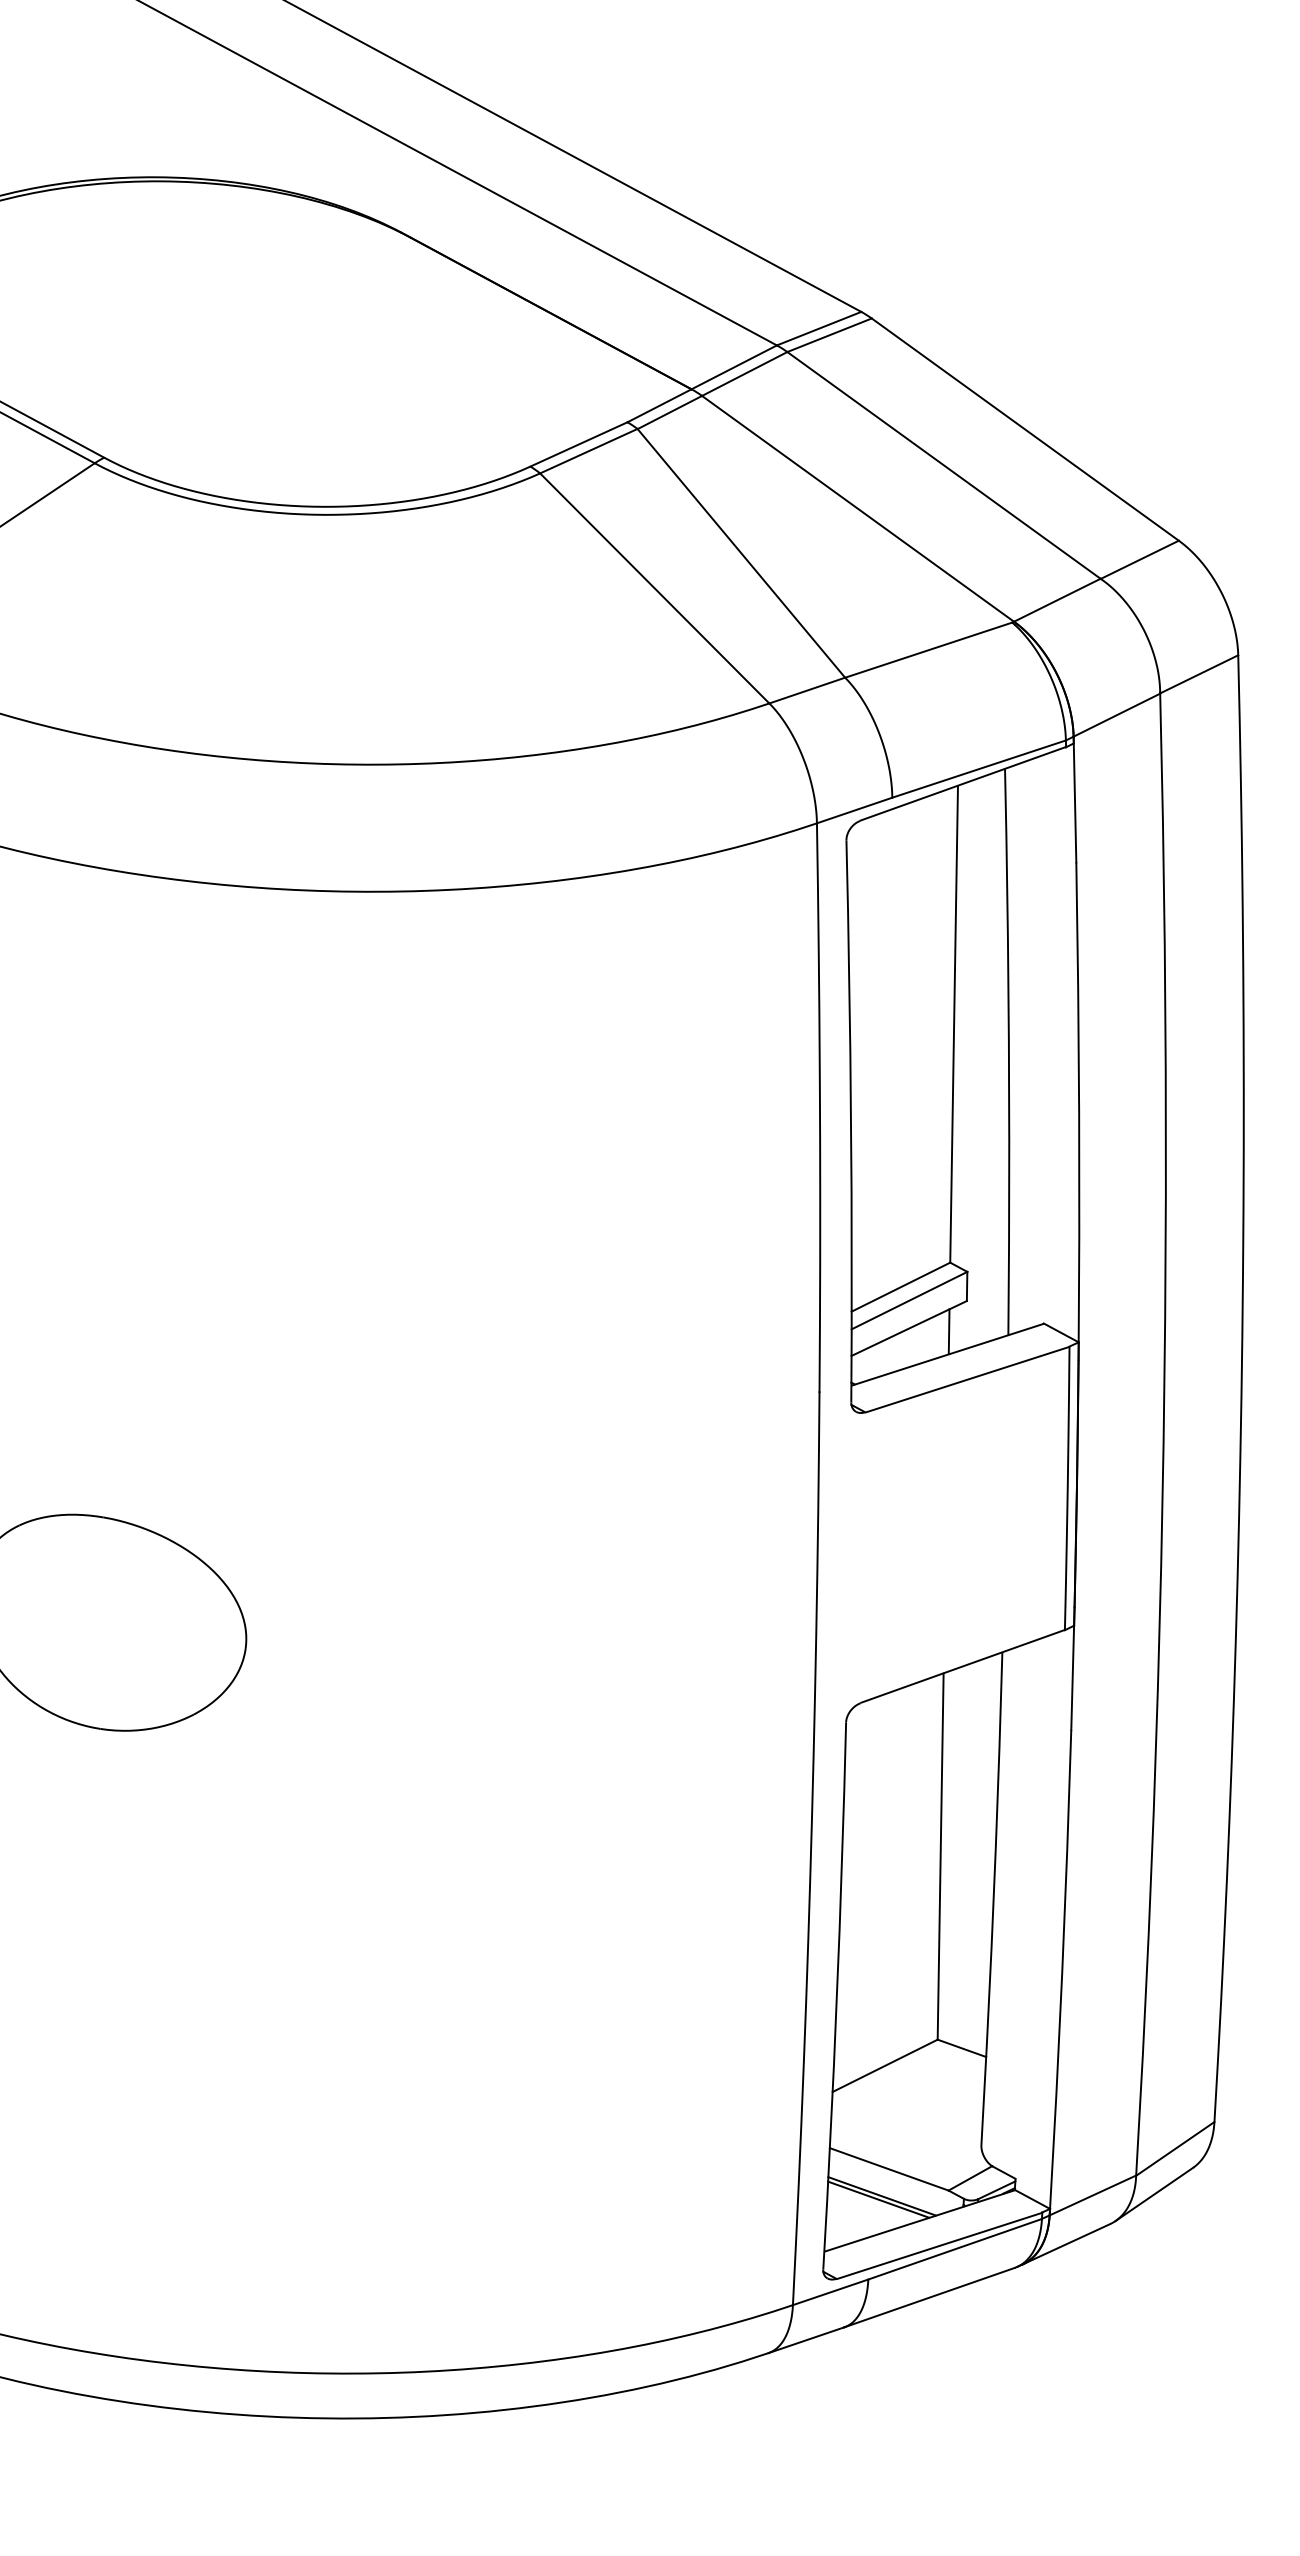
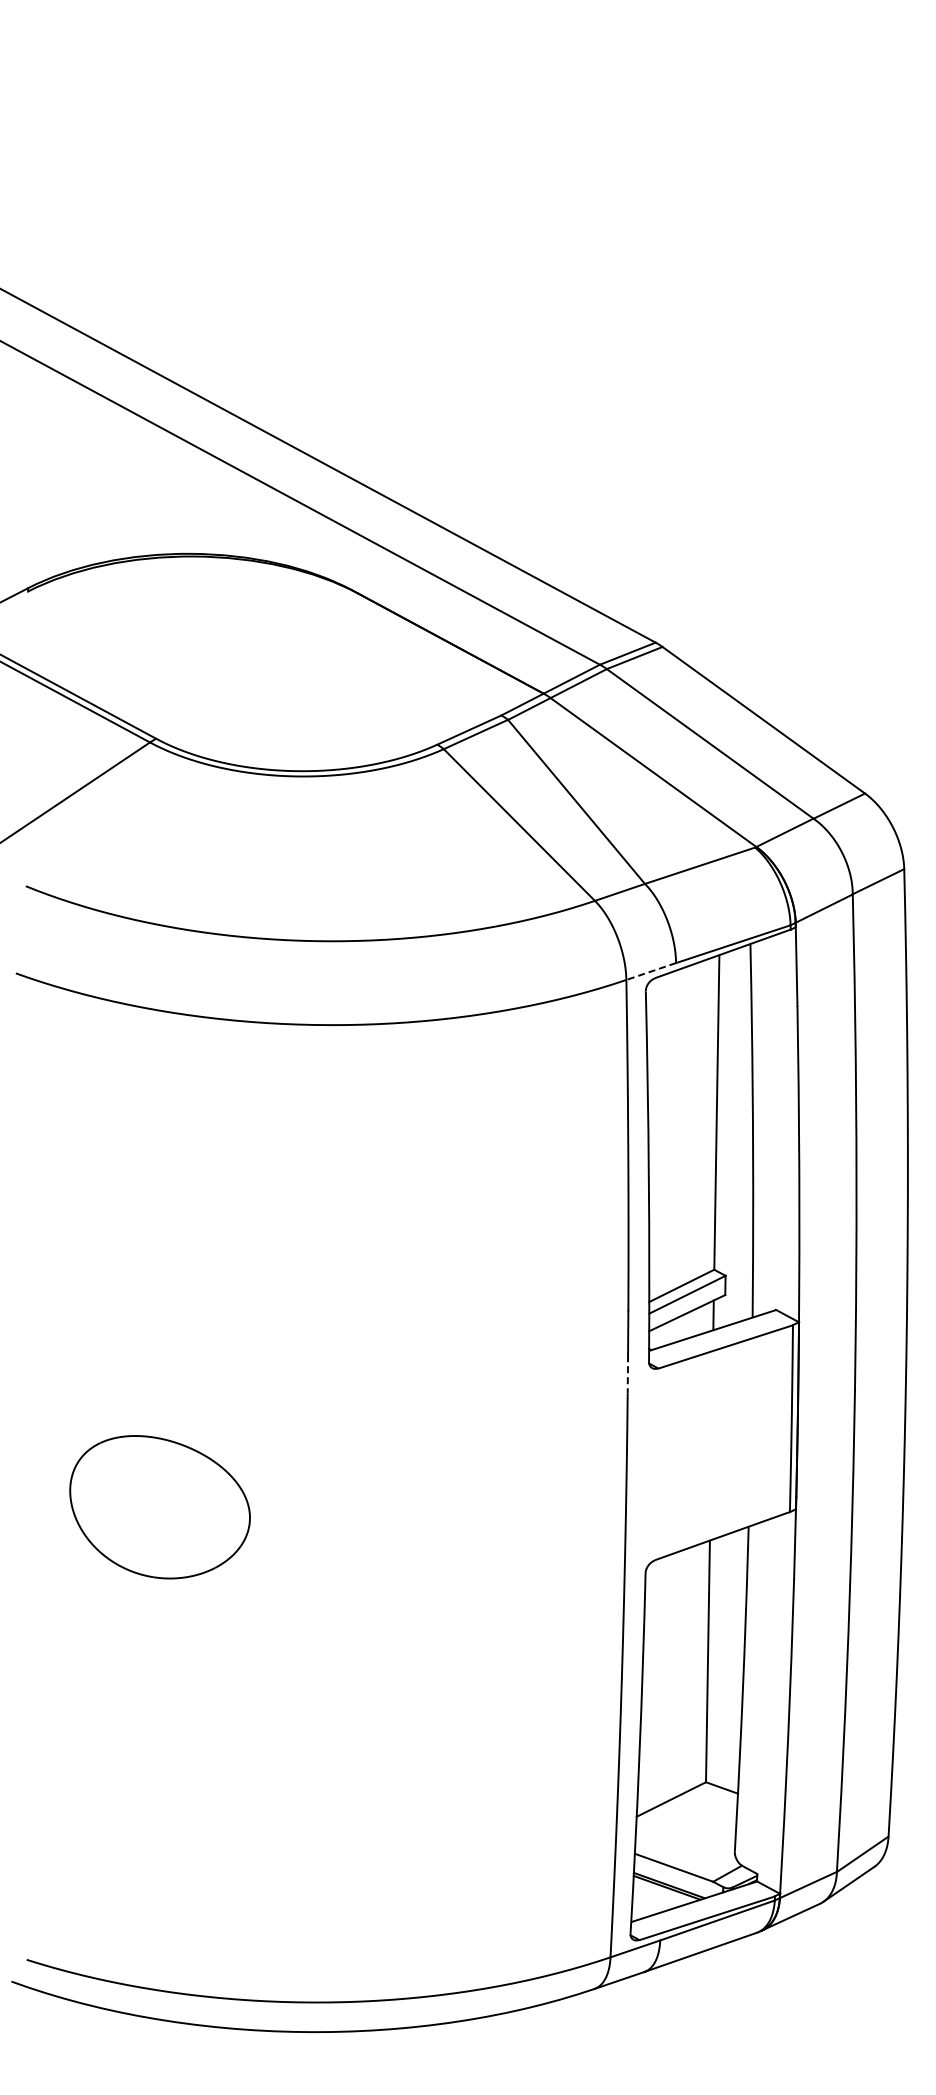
line: (853, 810) -> (650, 971), solid -> dashed
line: (818, 1421) -> (627, 1374), solid -> dashed

